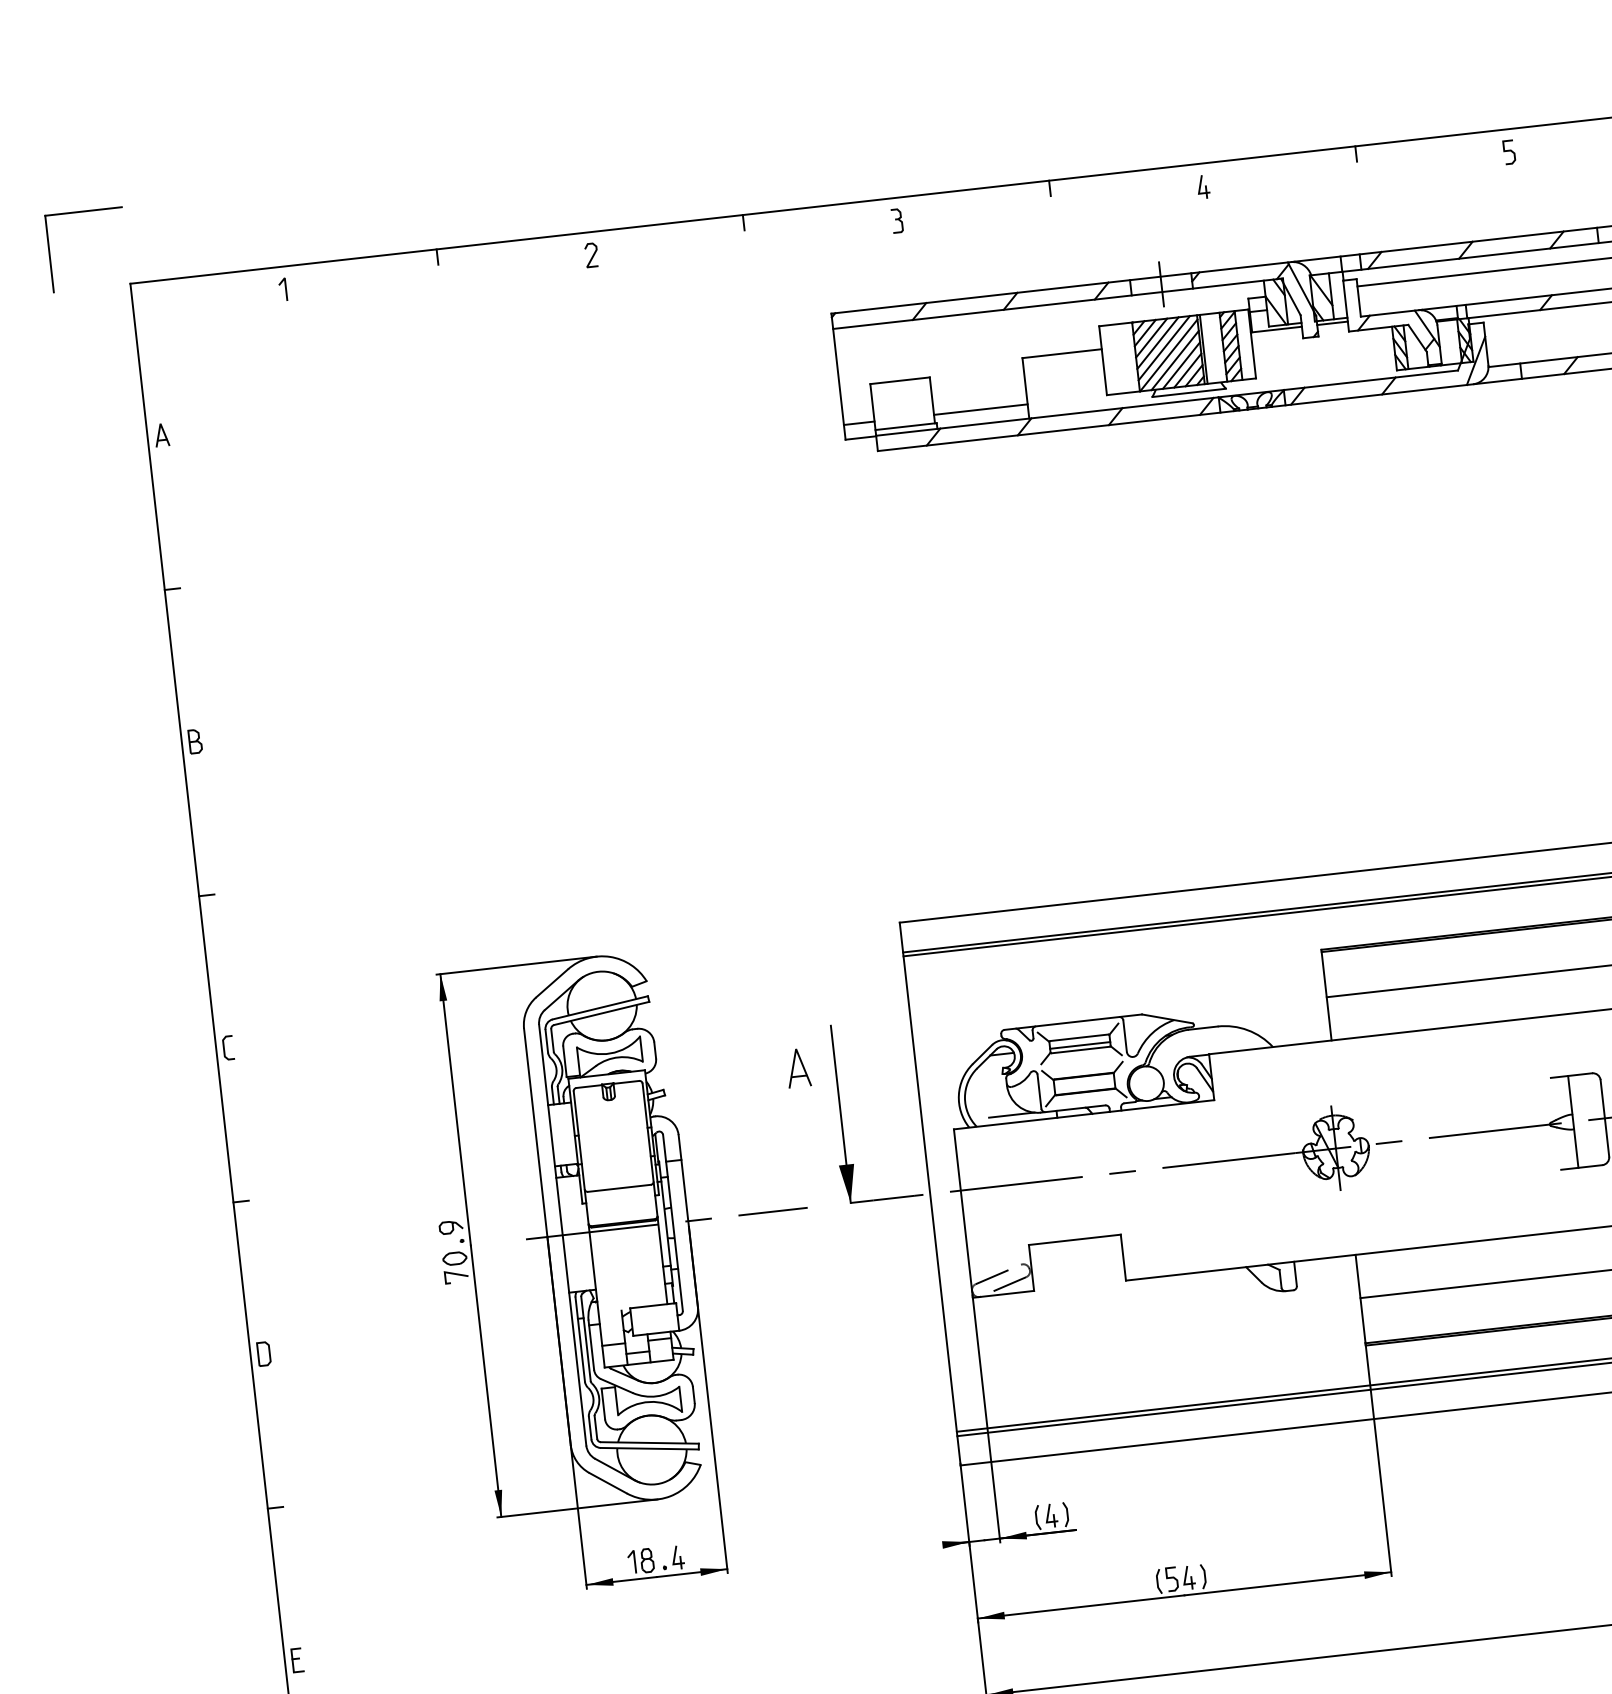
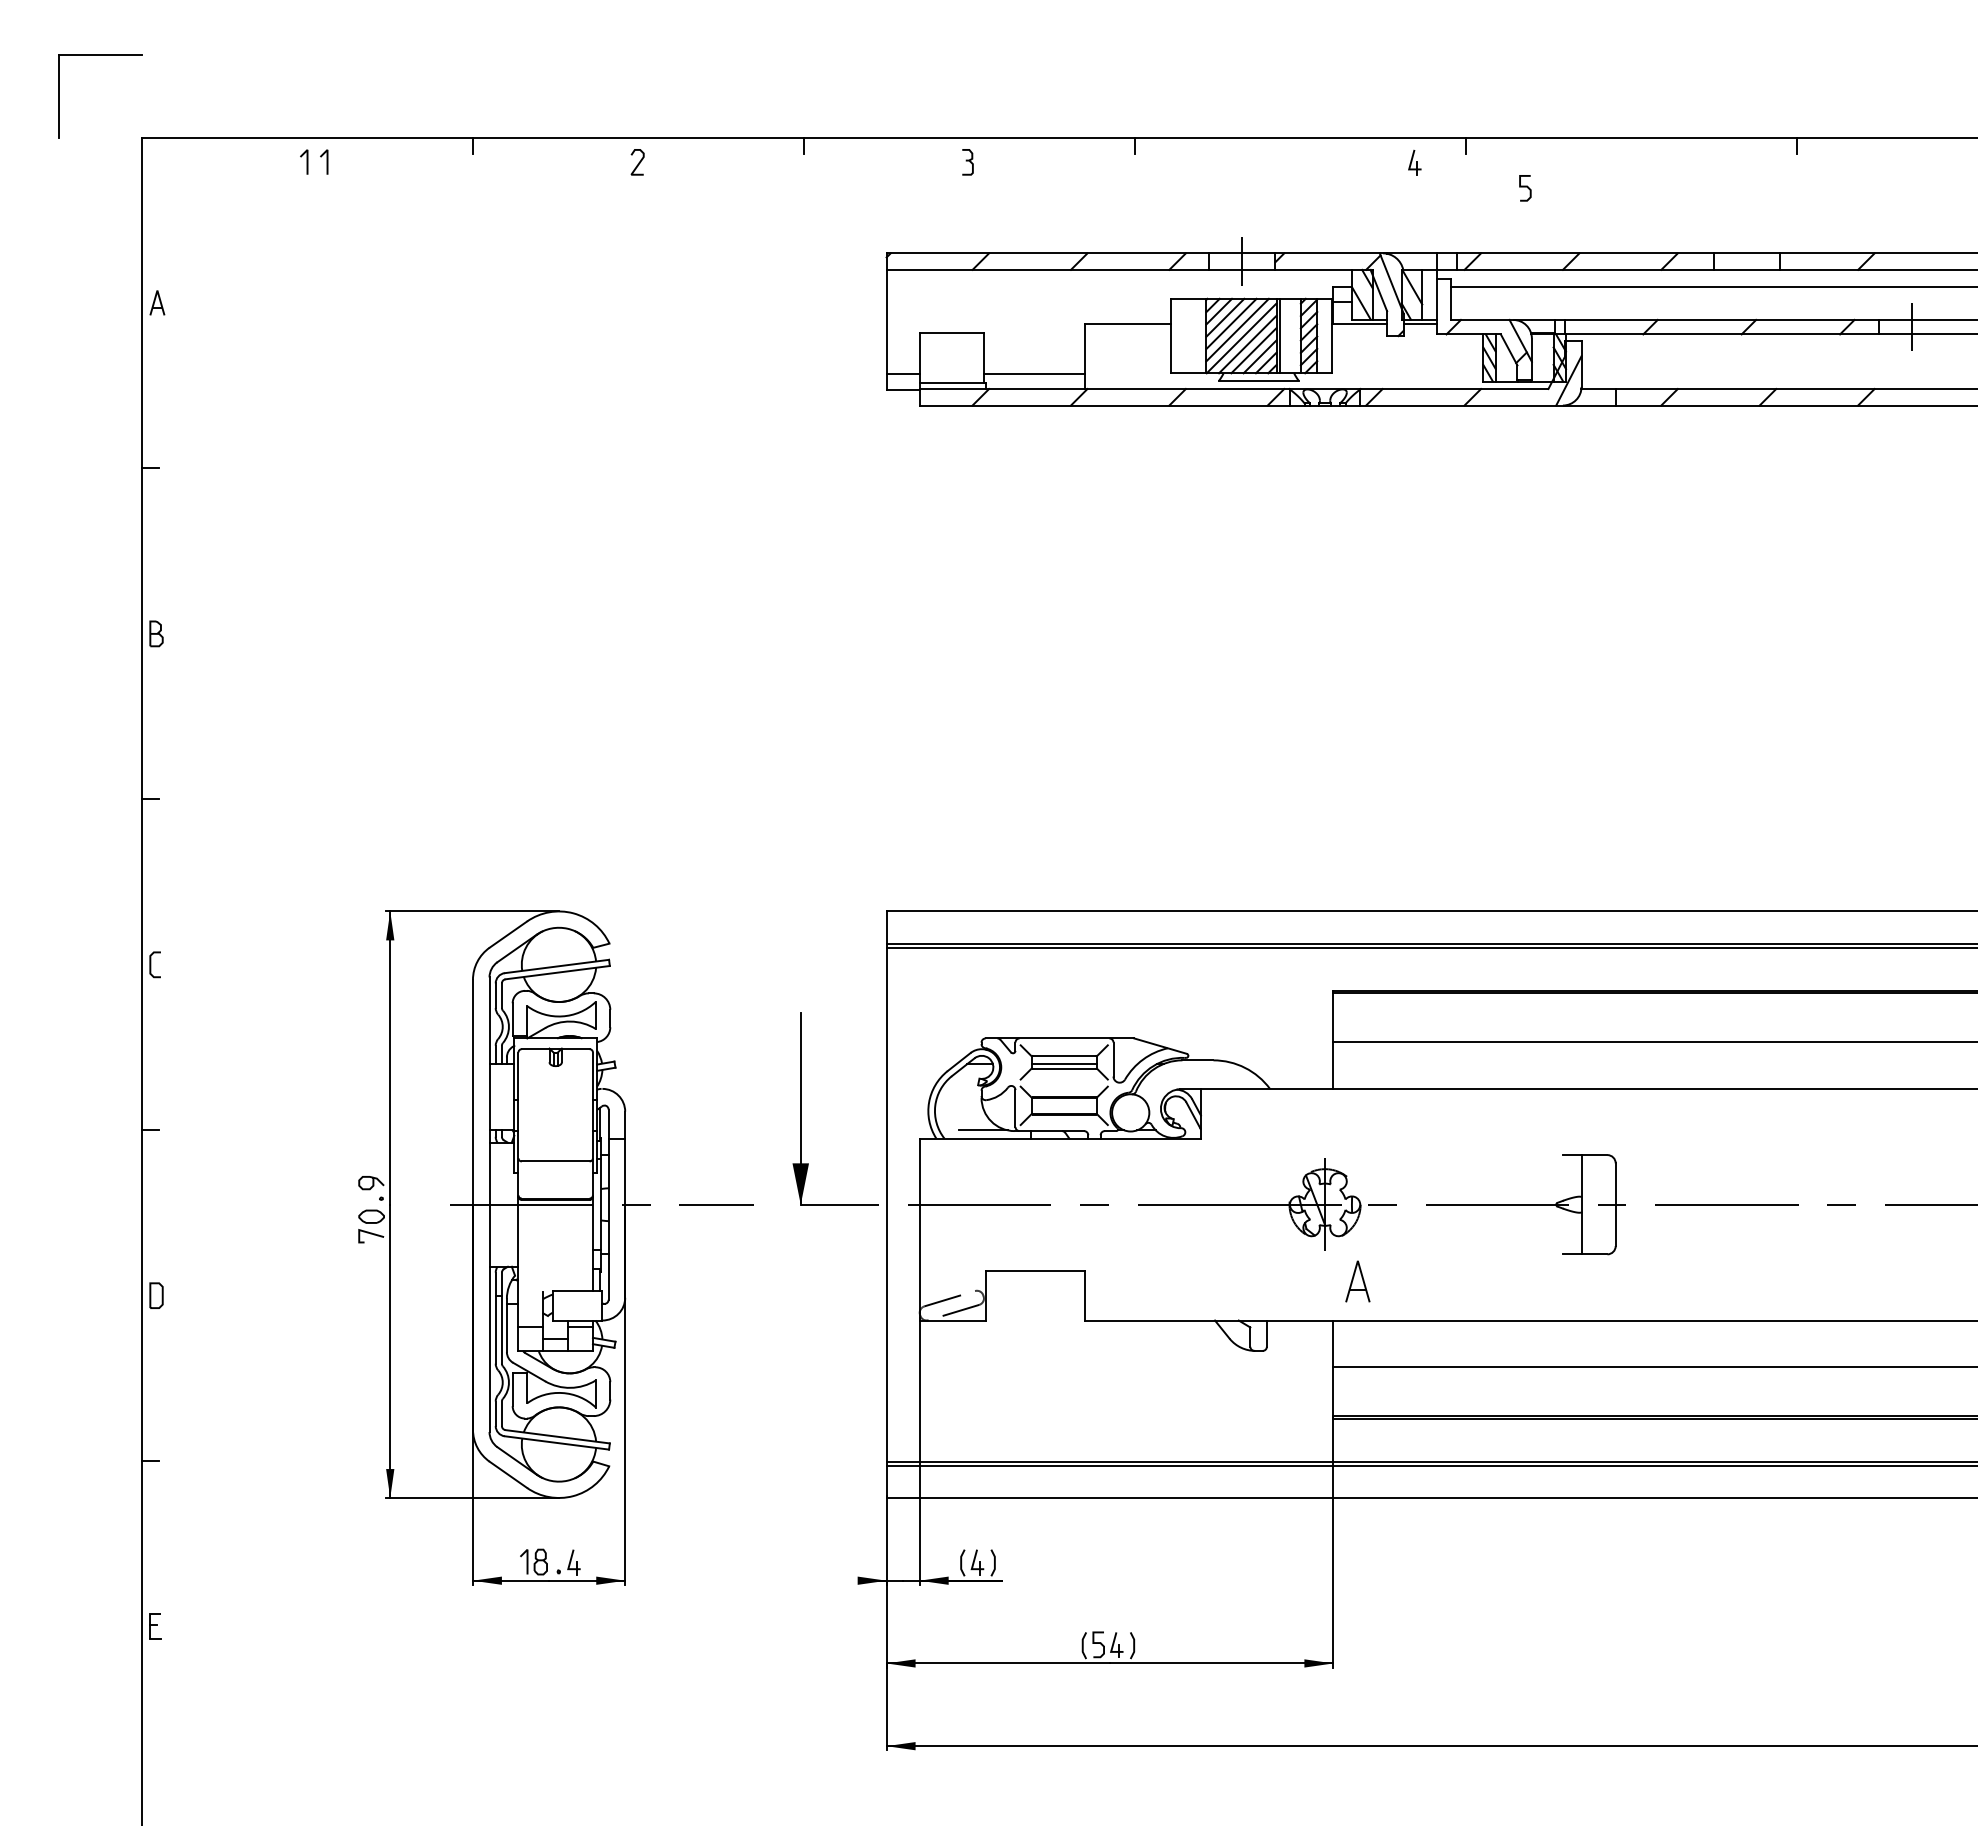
curve: (1509, 151) -> (1525, 187), moved
part: (1203, 186) -> (1414, 162), moved
line: (303, 286) -> (326, 161), added
part: (797, 1068) -> (1357, 1281), moved

